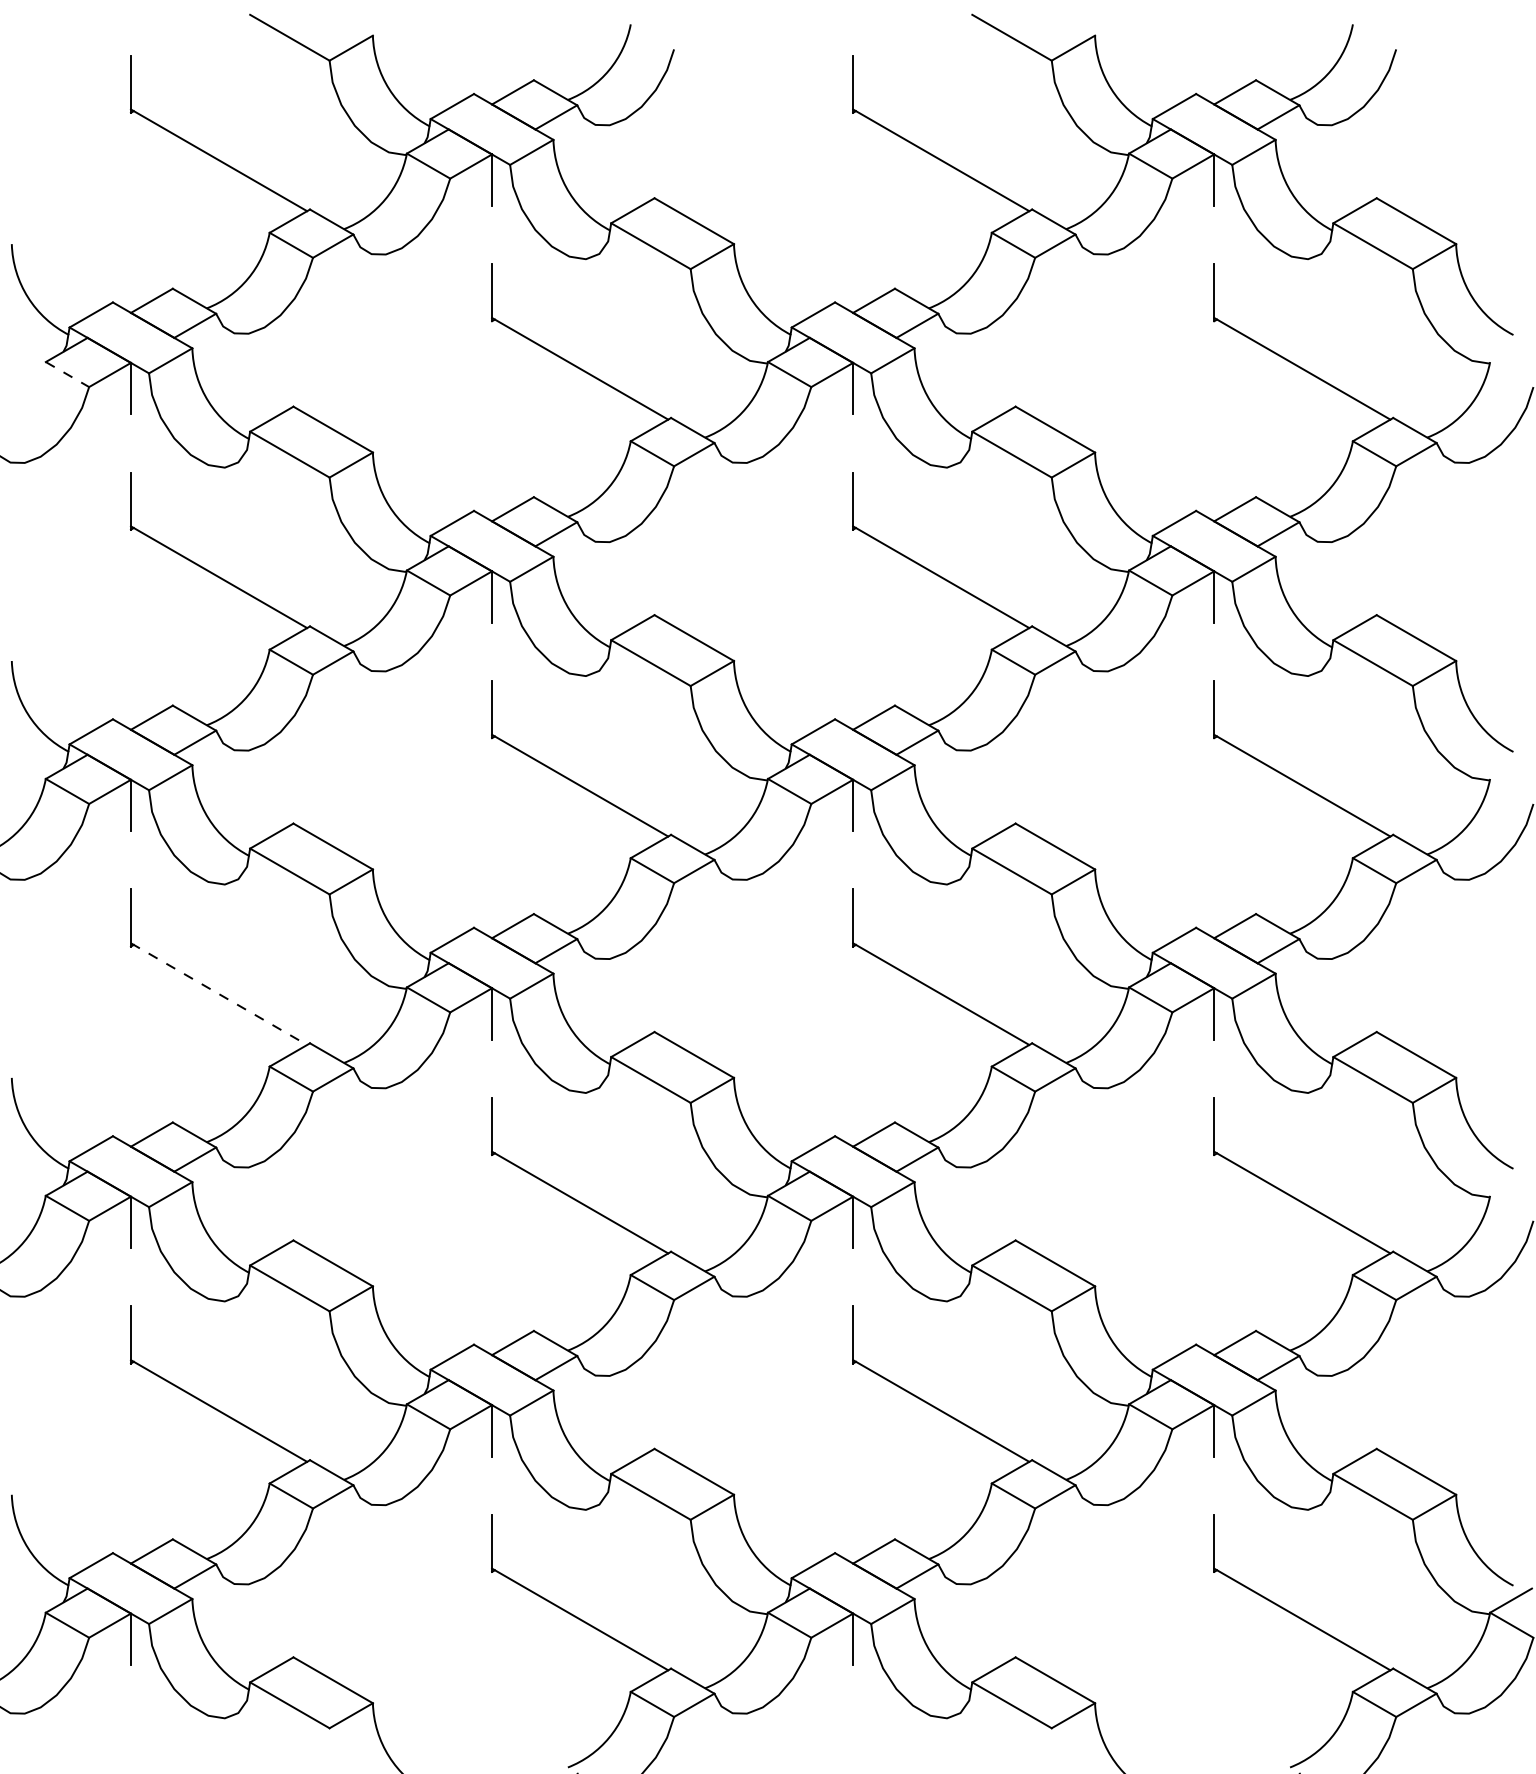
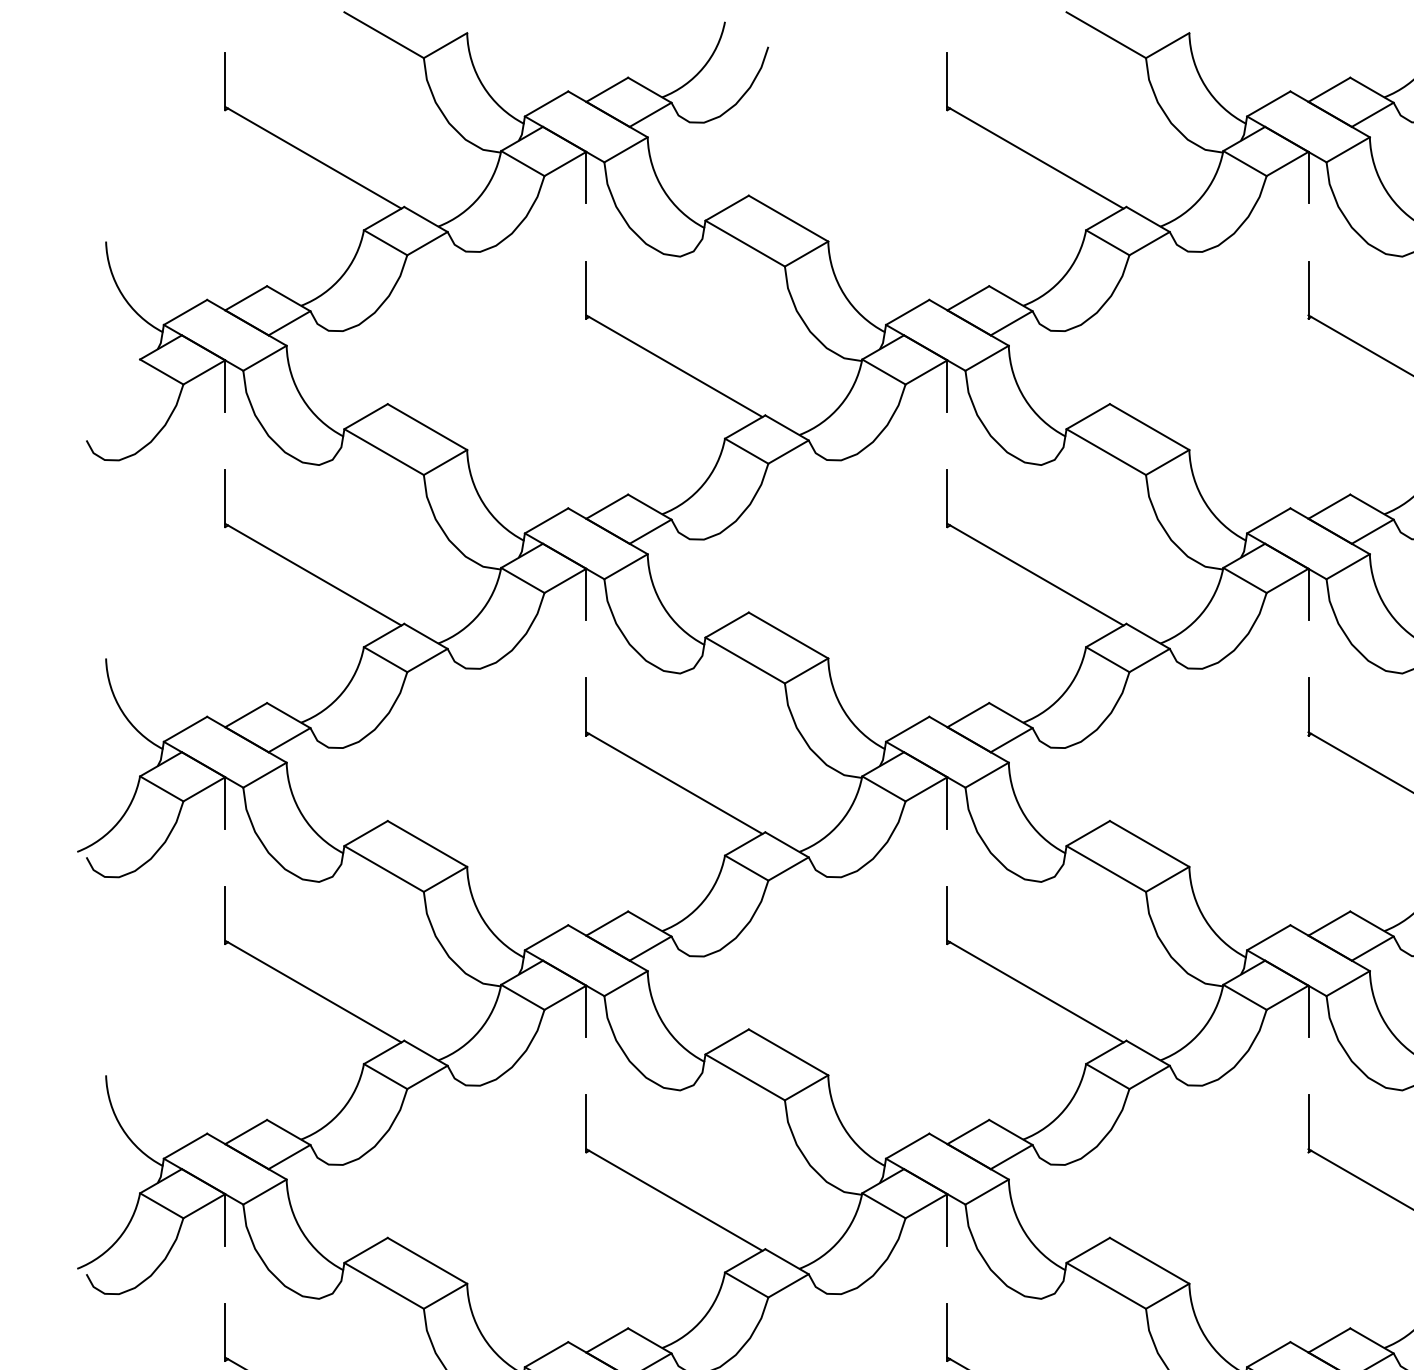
line: (67, 374) -> (161, 371), dashed -> solid
line: (219, 994) -> (313, 991), dashed -> solid

